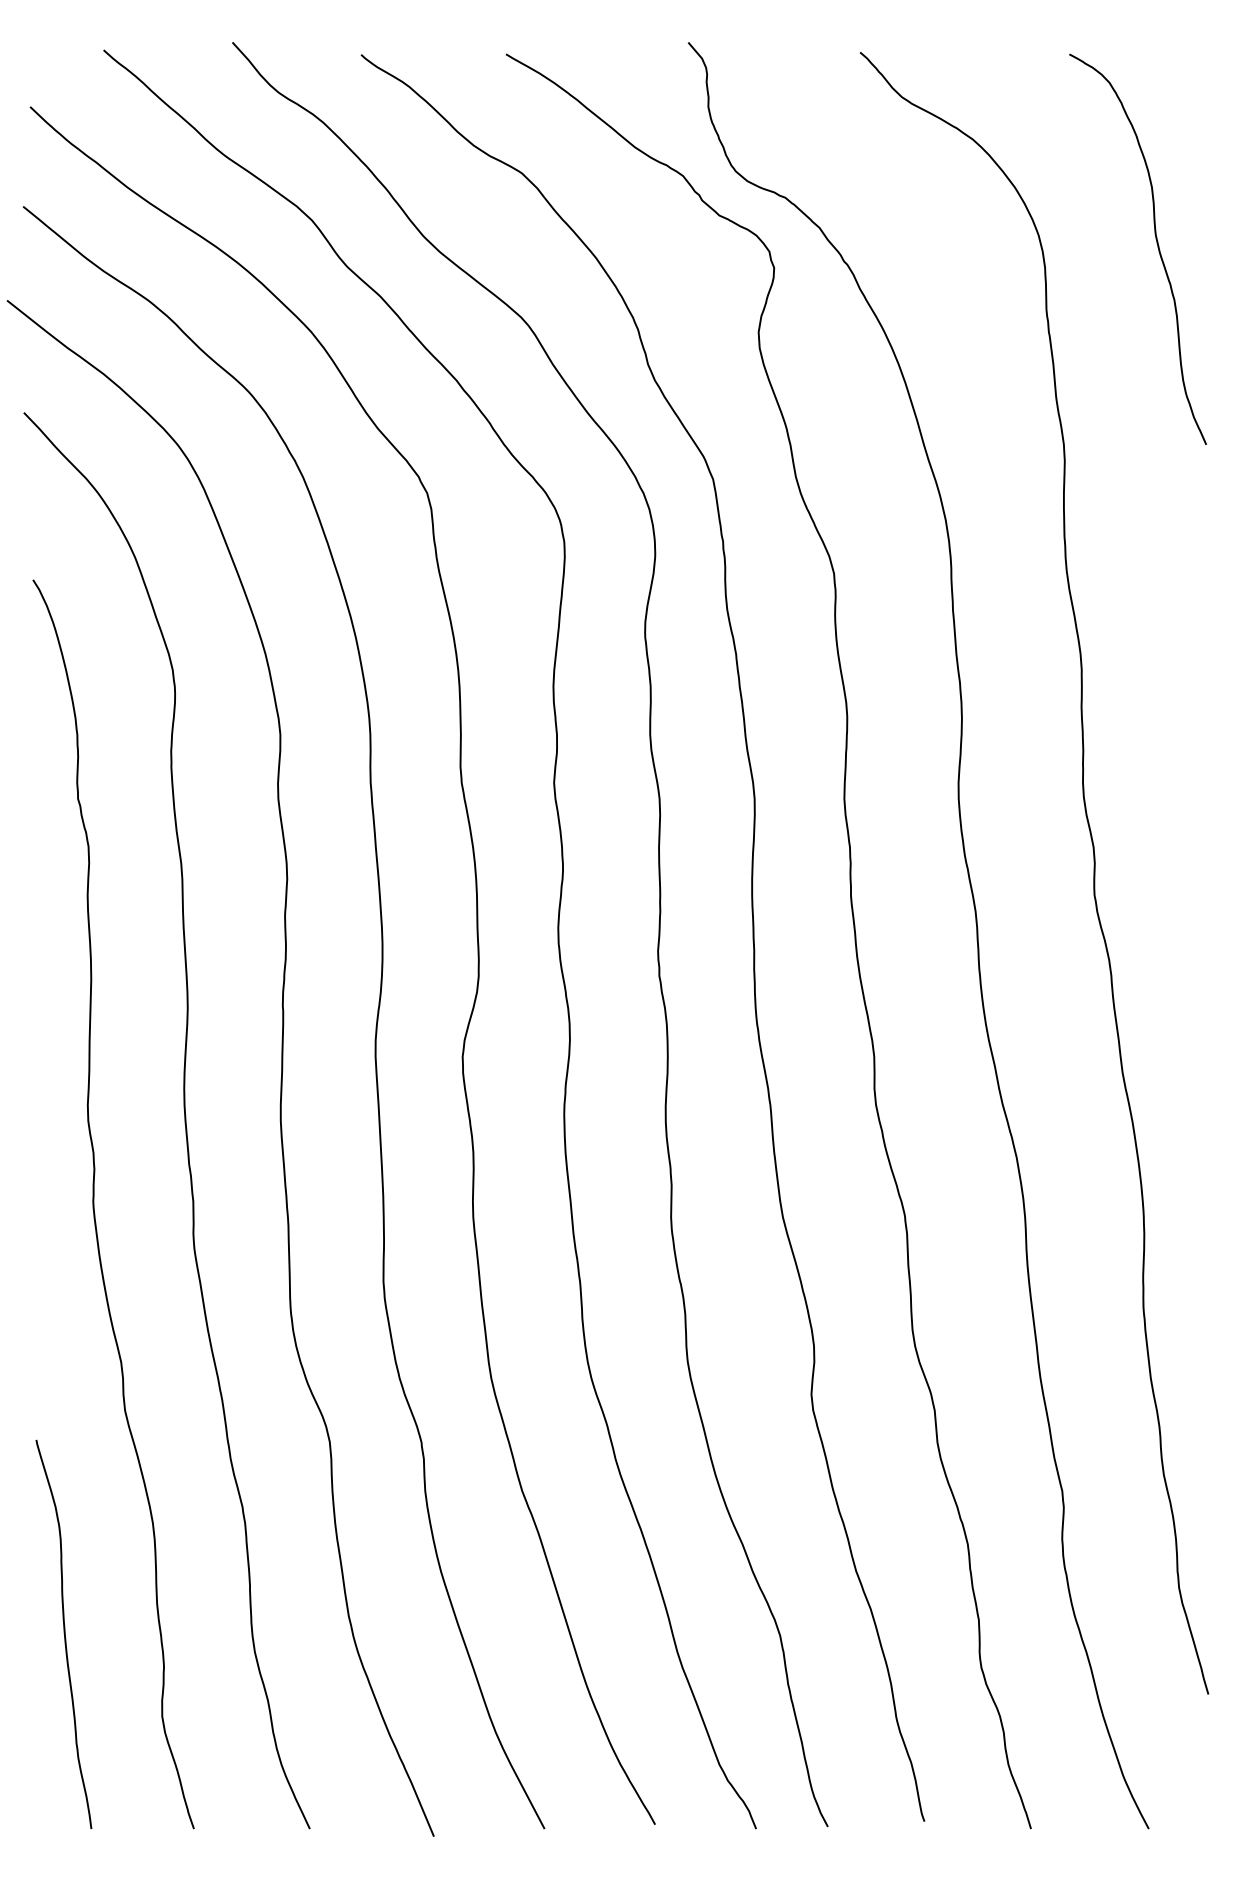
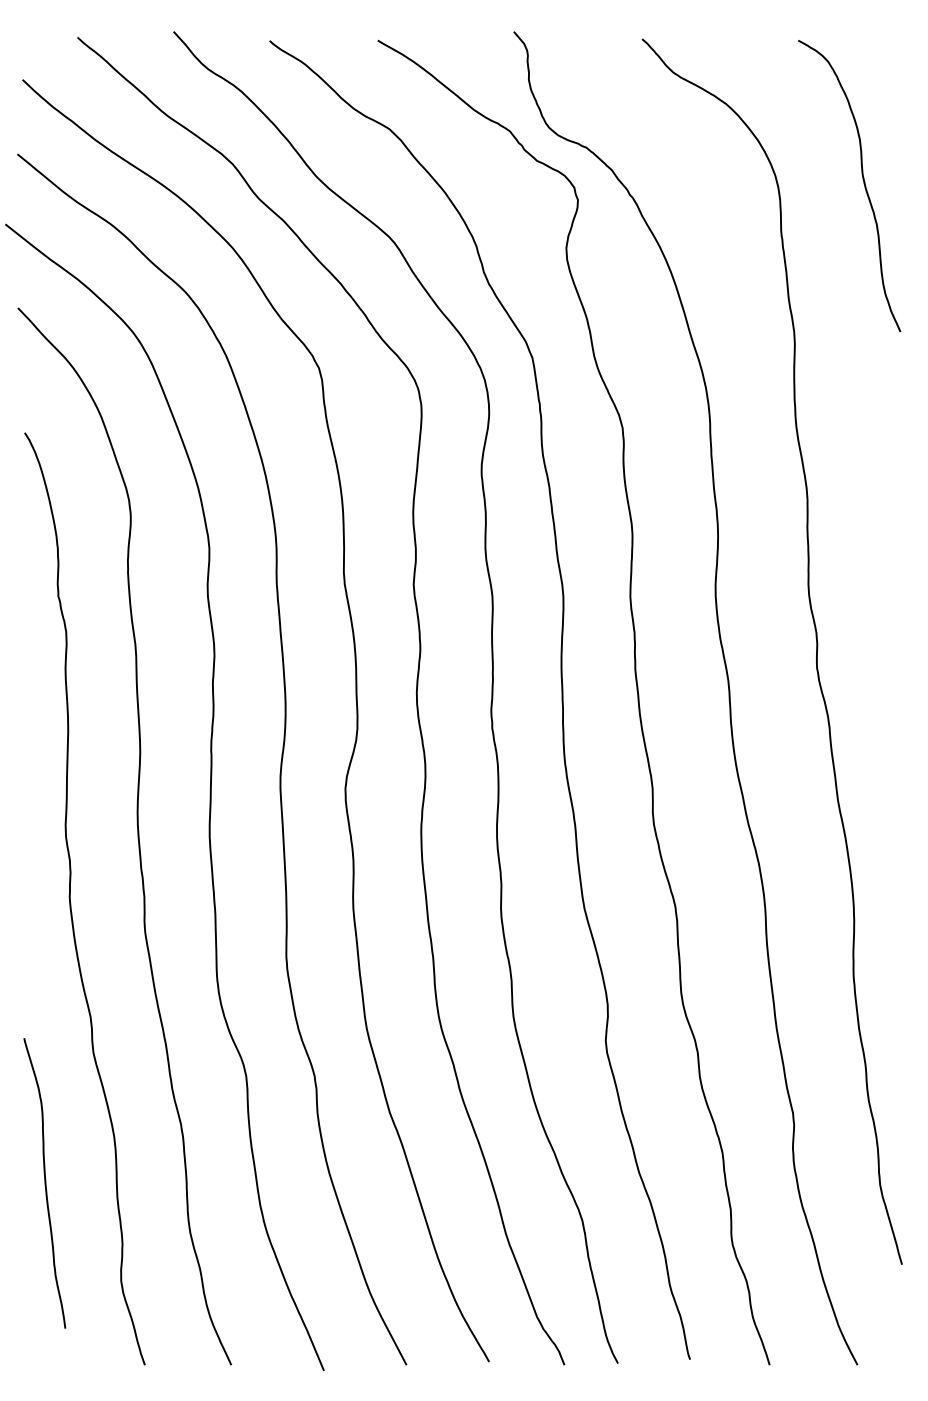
curve: (63, 1633) -> (44, 1182), moved

